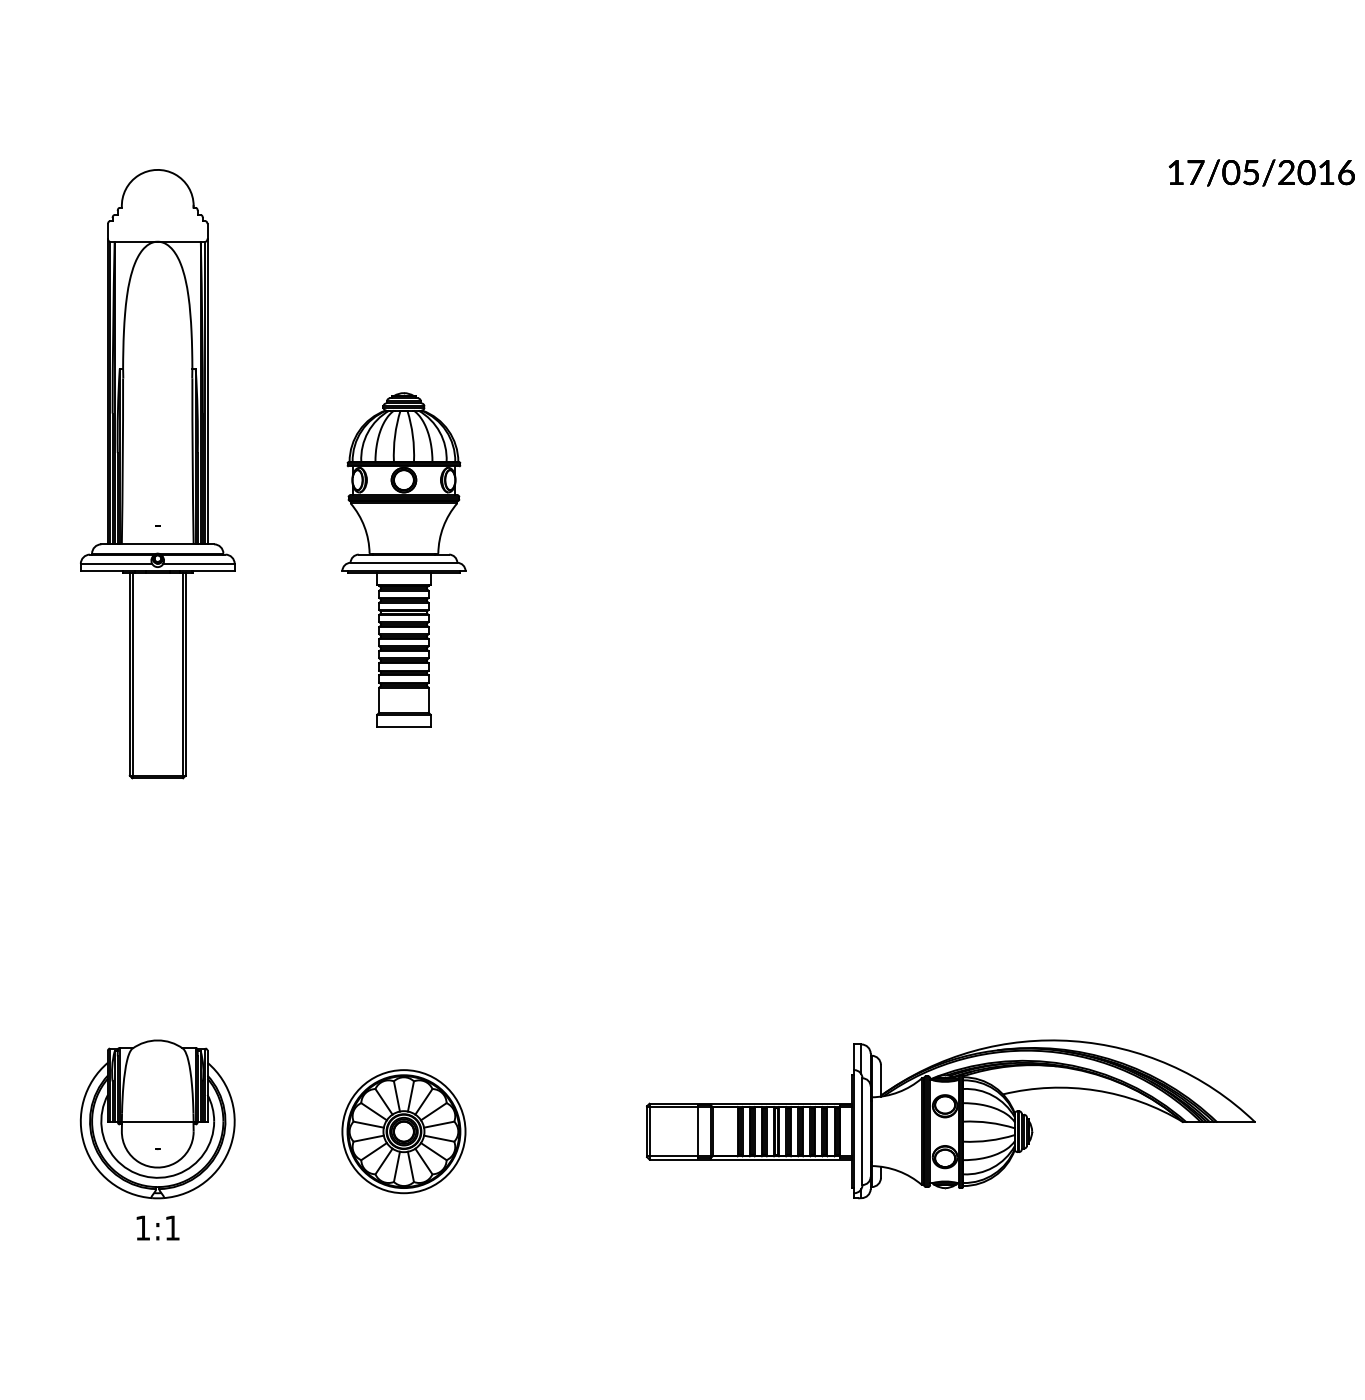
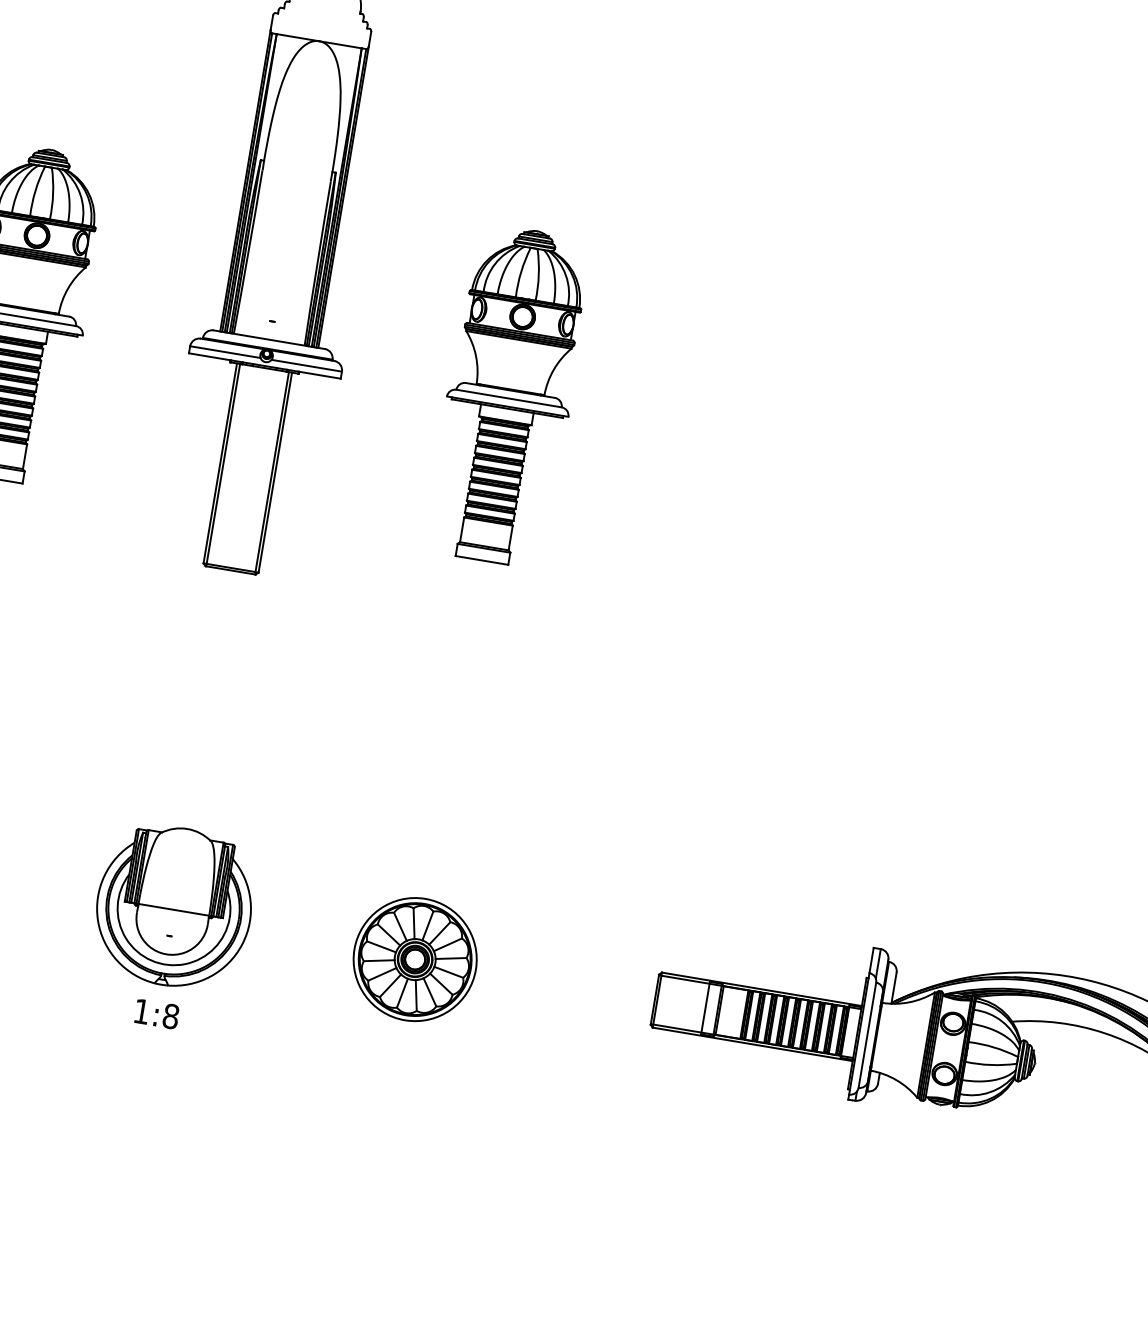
text: (172, 1227) -> (171, 1015), 1:1 -> 1:8

